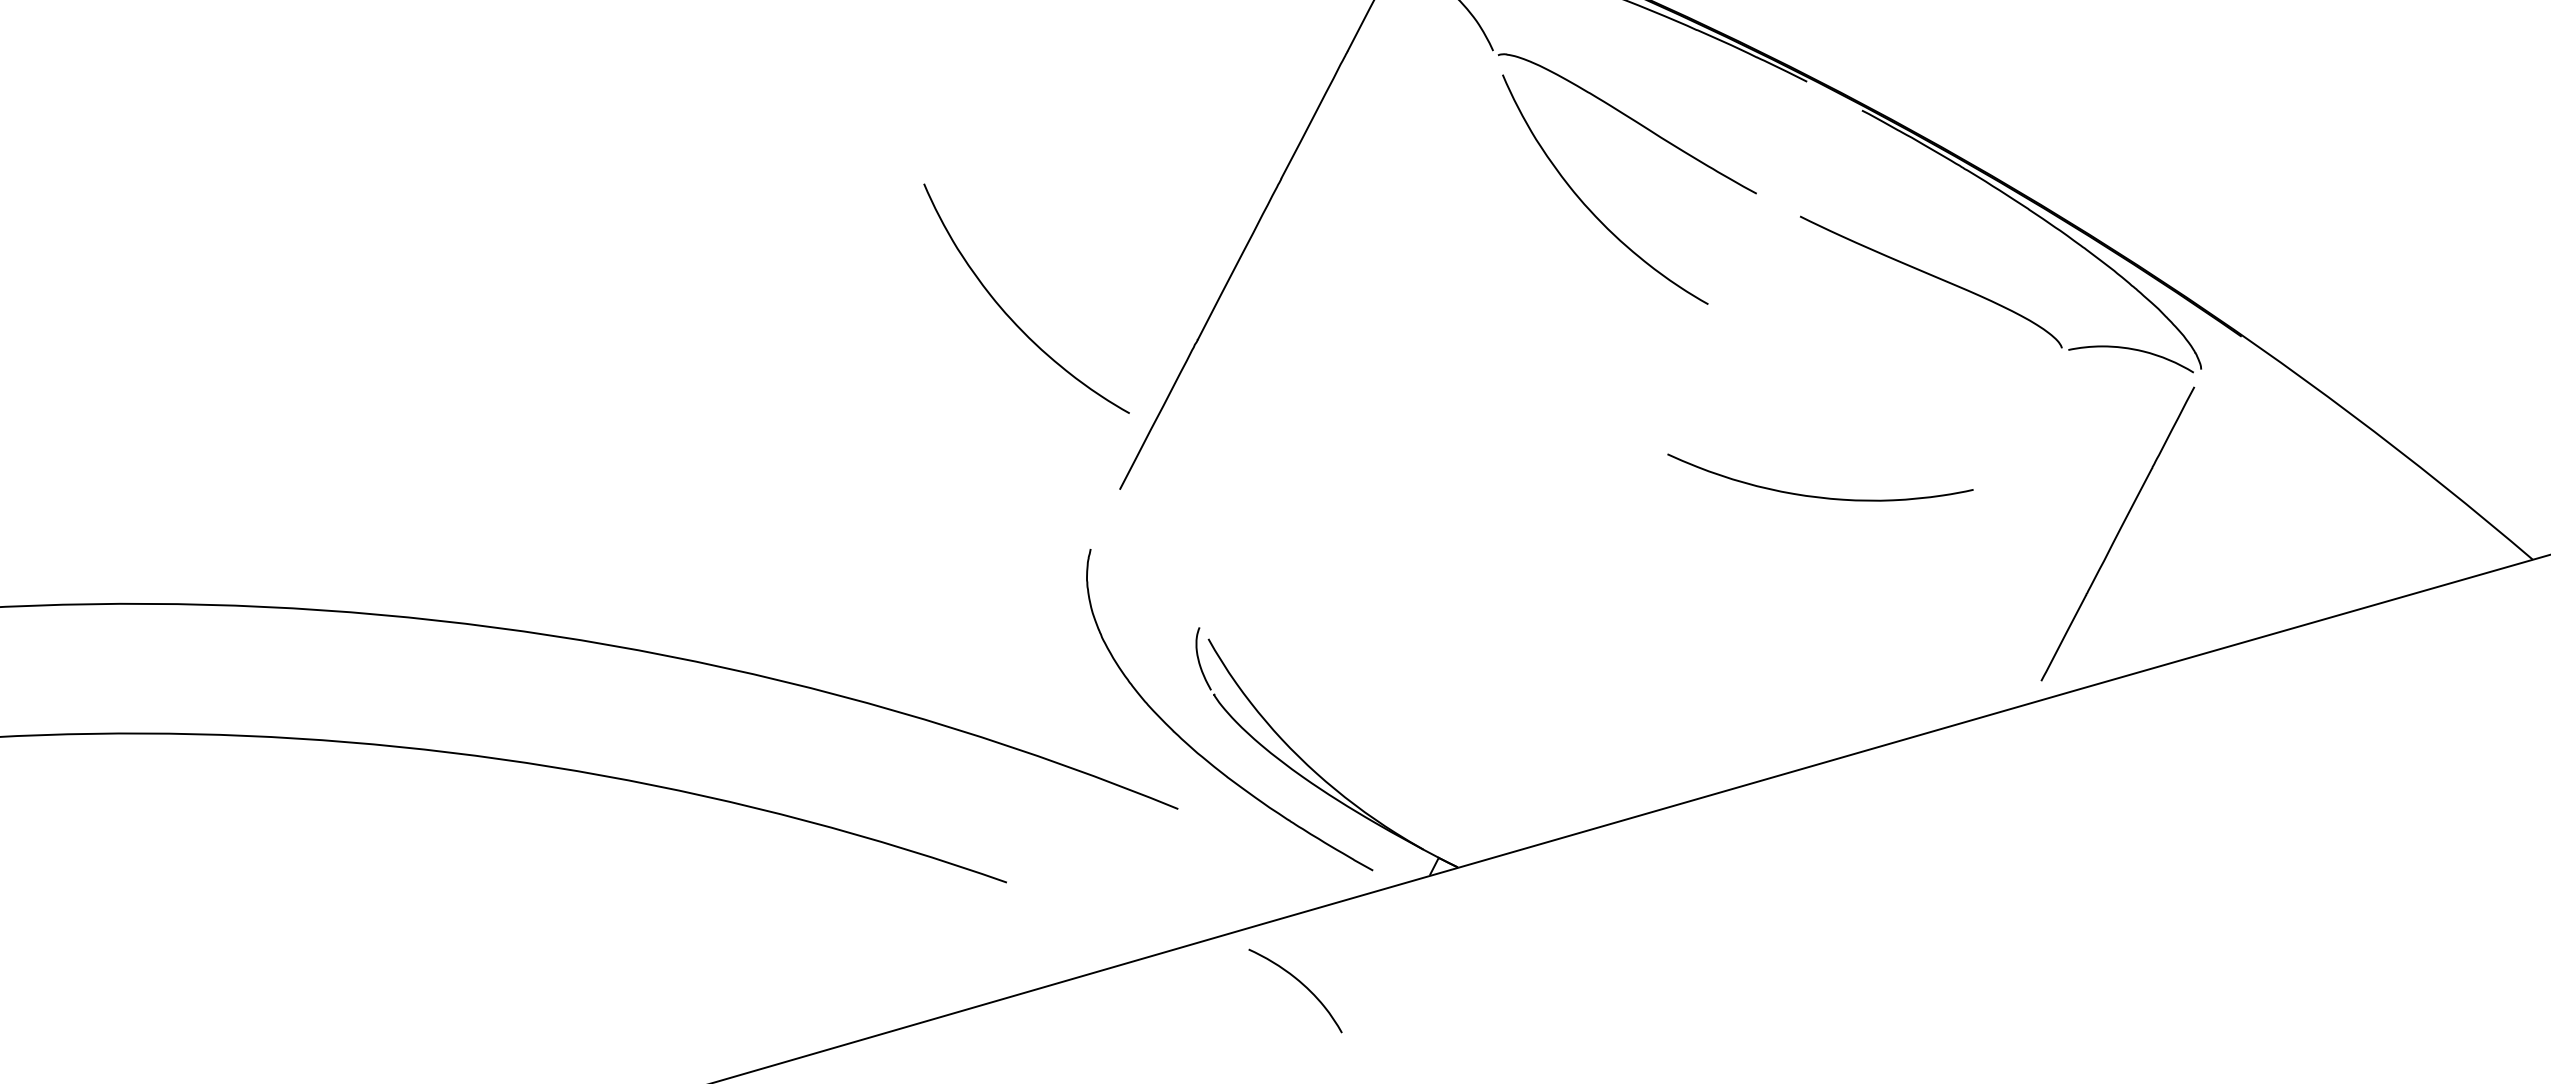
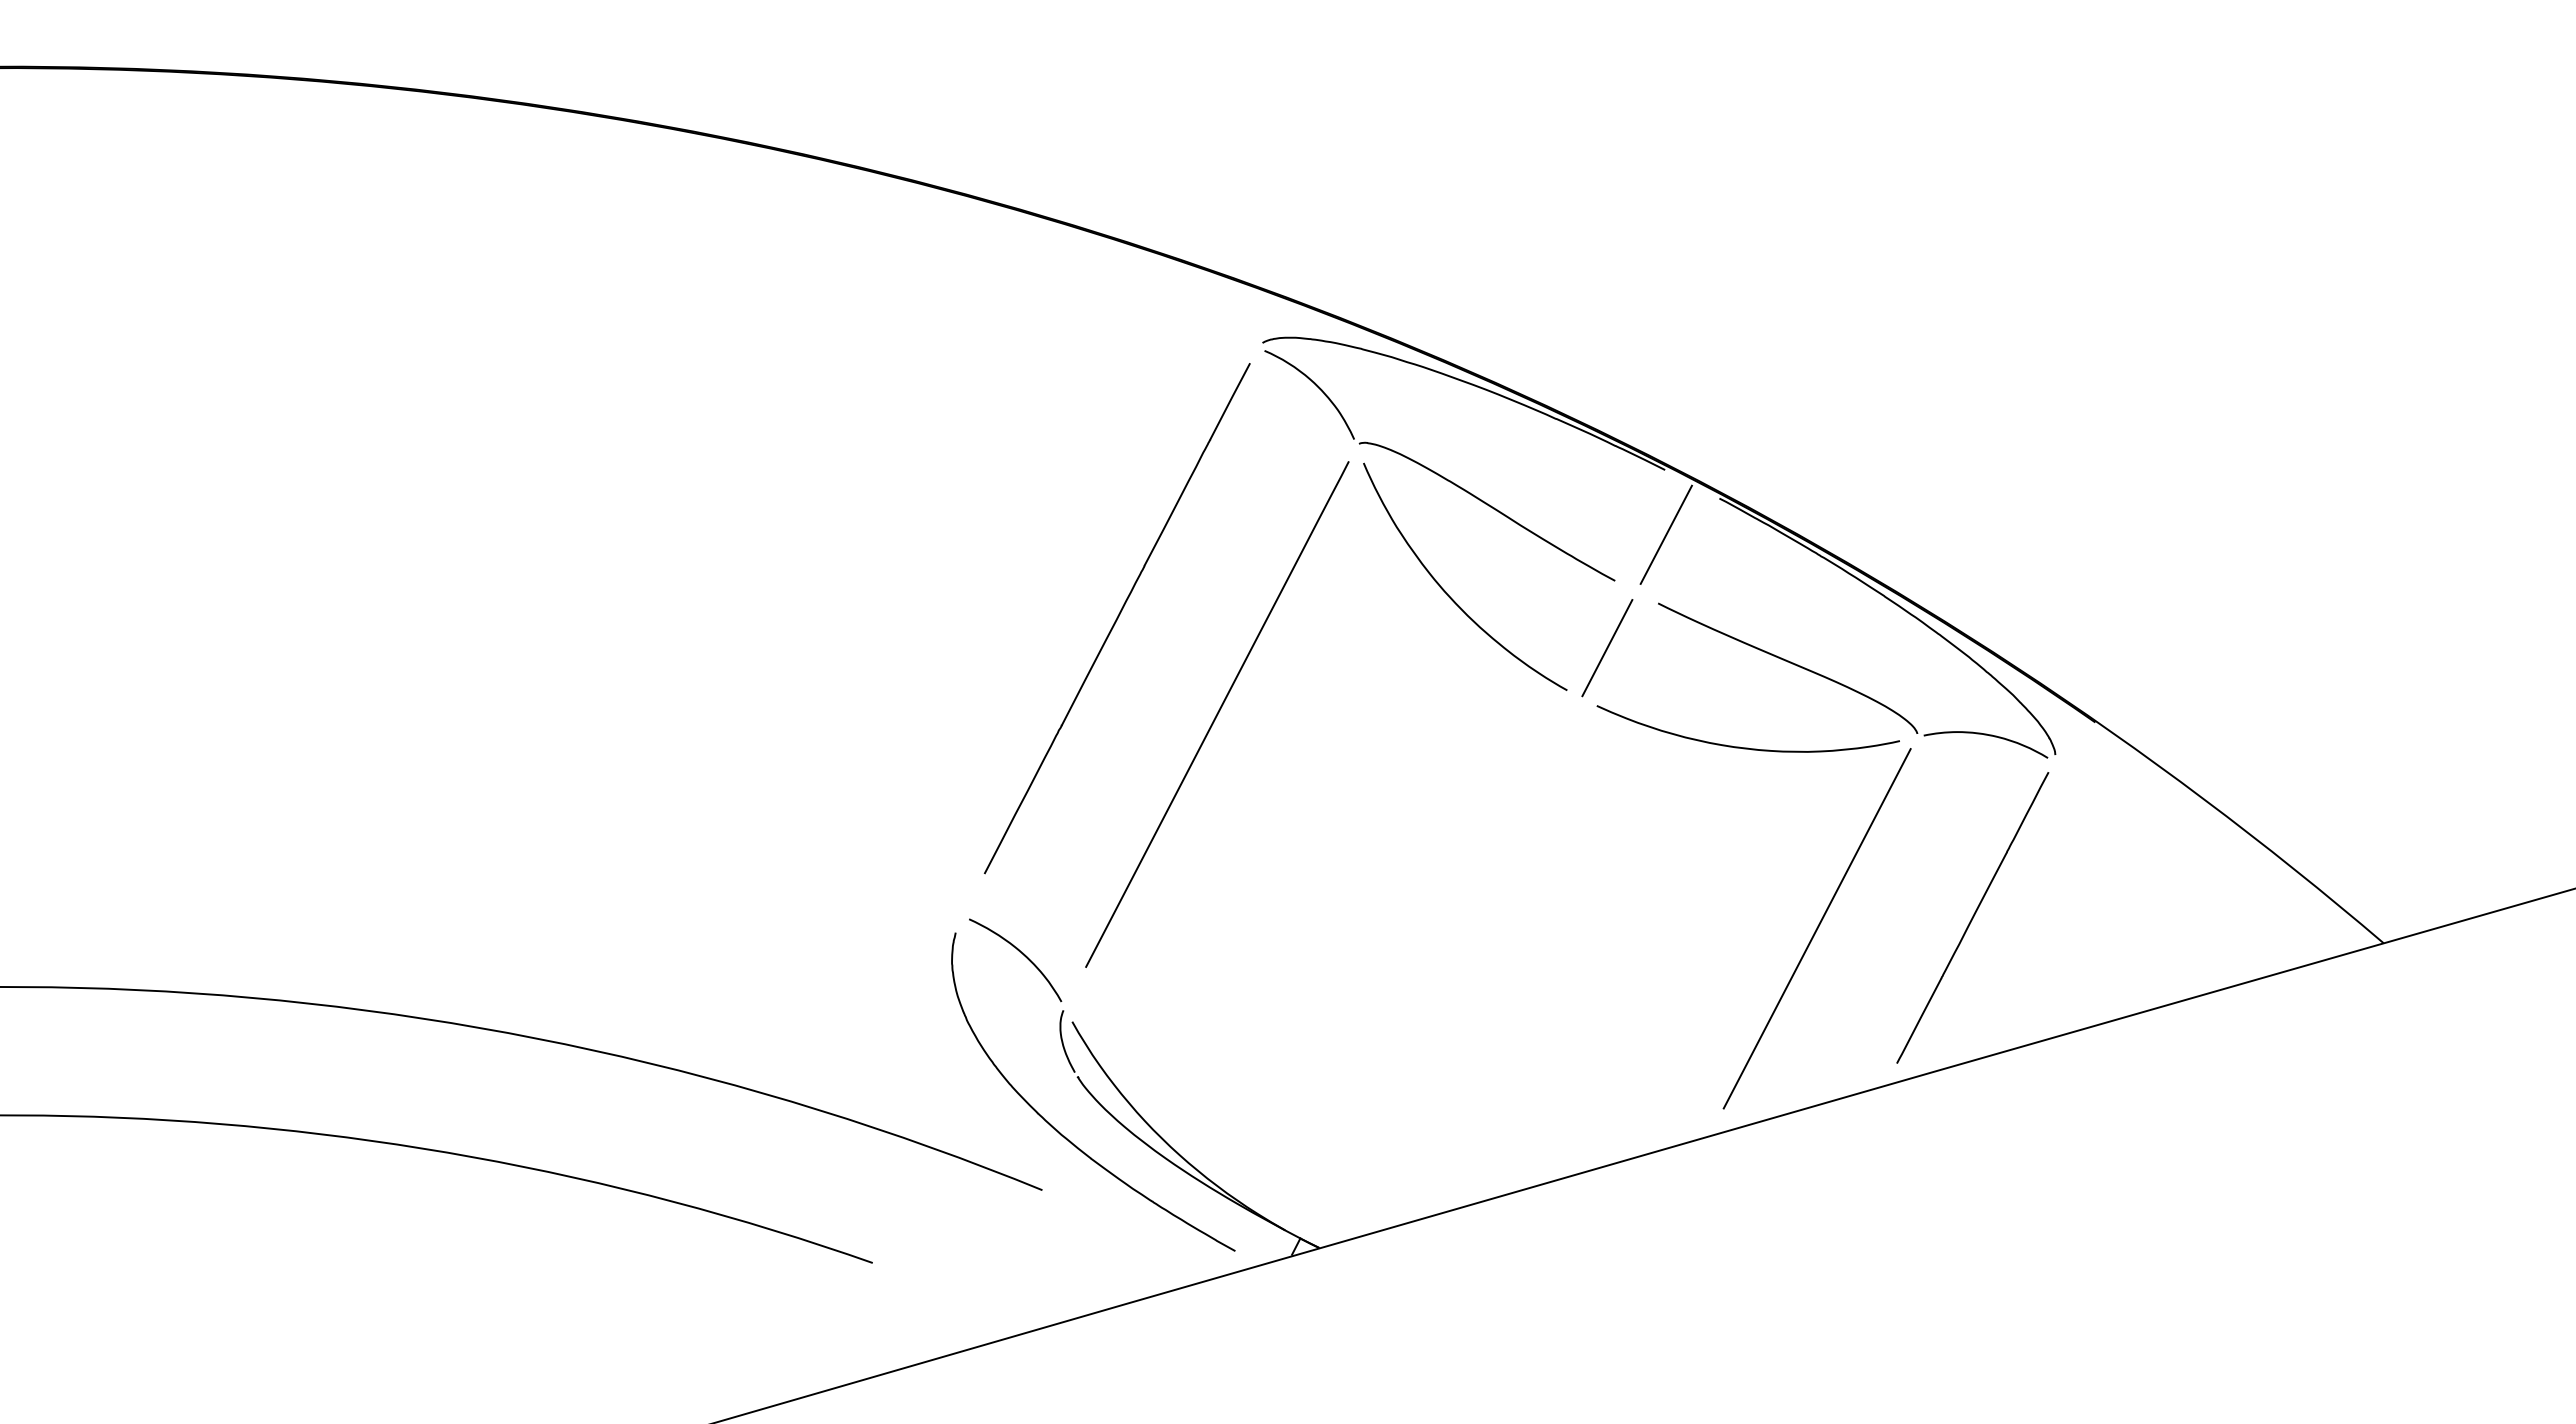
line: (1807, 146) -> (1665, 534), added
line: (1748, 262) -> (1607, 648), added
curve: (1006, 312) -> (872, 698), removed
line: (1355, 328) -> (1217, 714), added
curve: (1819, 496) -> (1747, 747), moved
line: (1960, 544) -> (1816, 928), added
curve: (1301, 984) -> (1021, 953), moved

